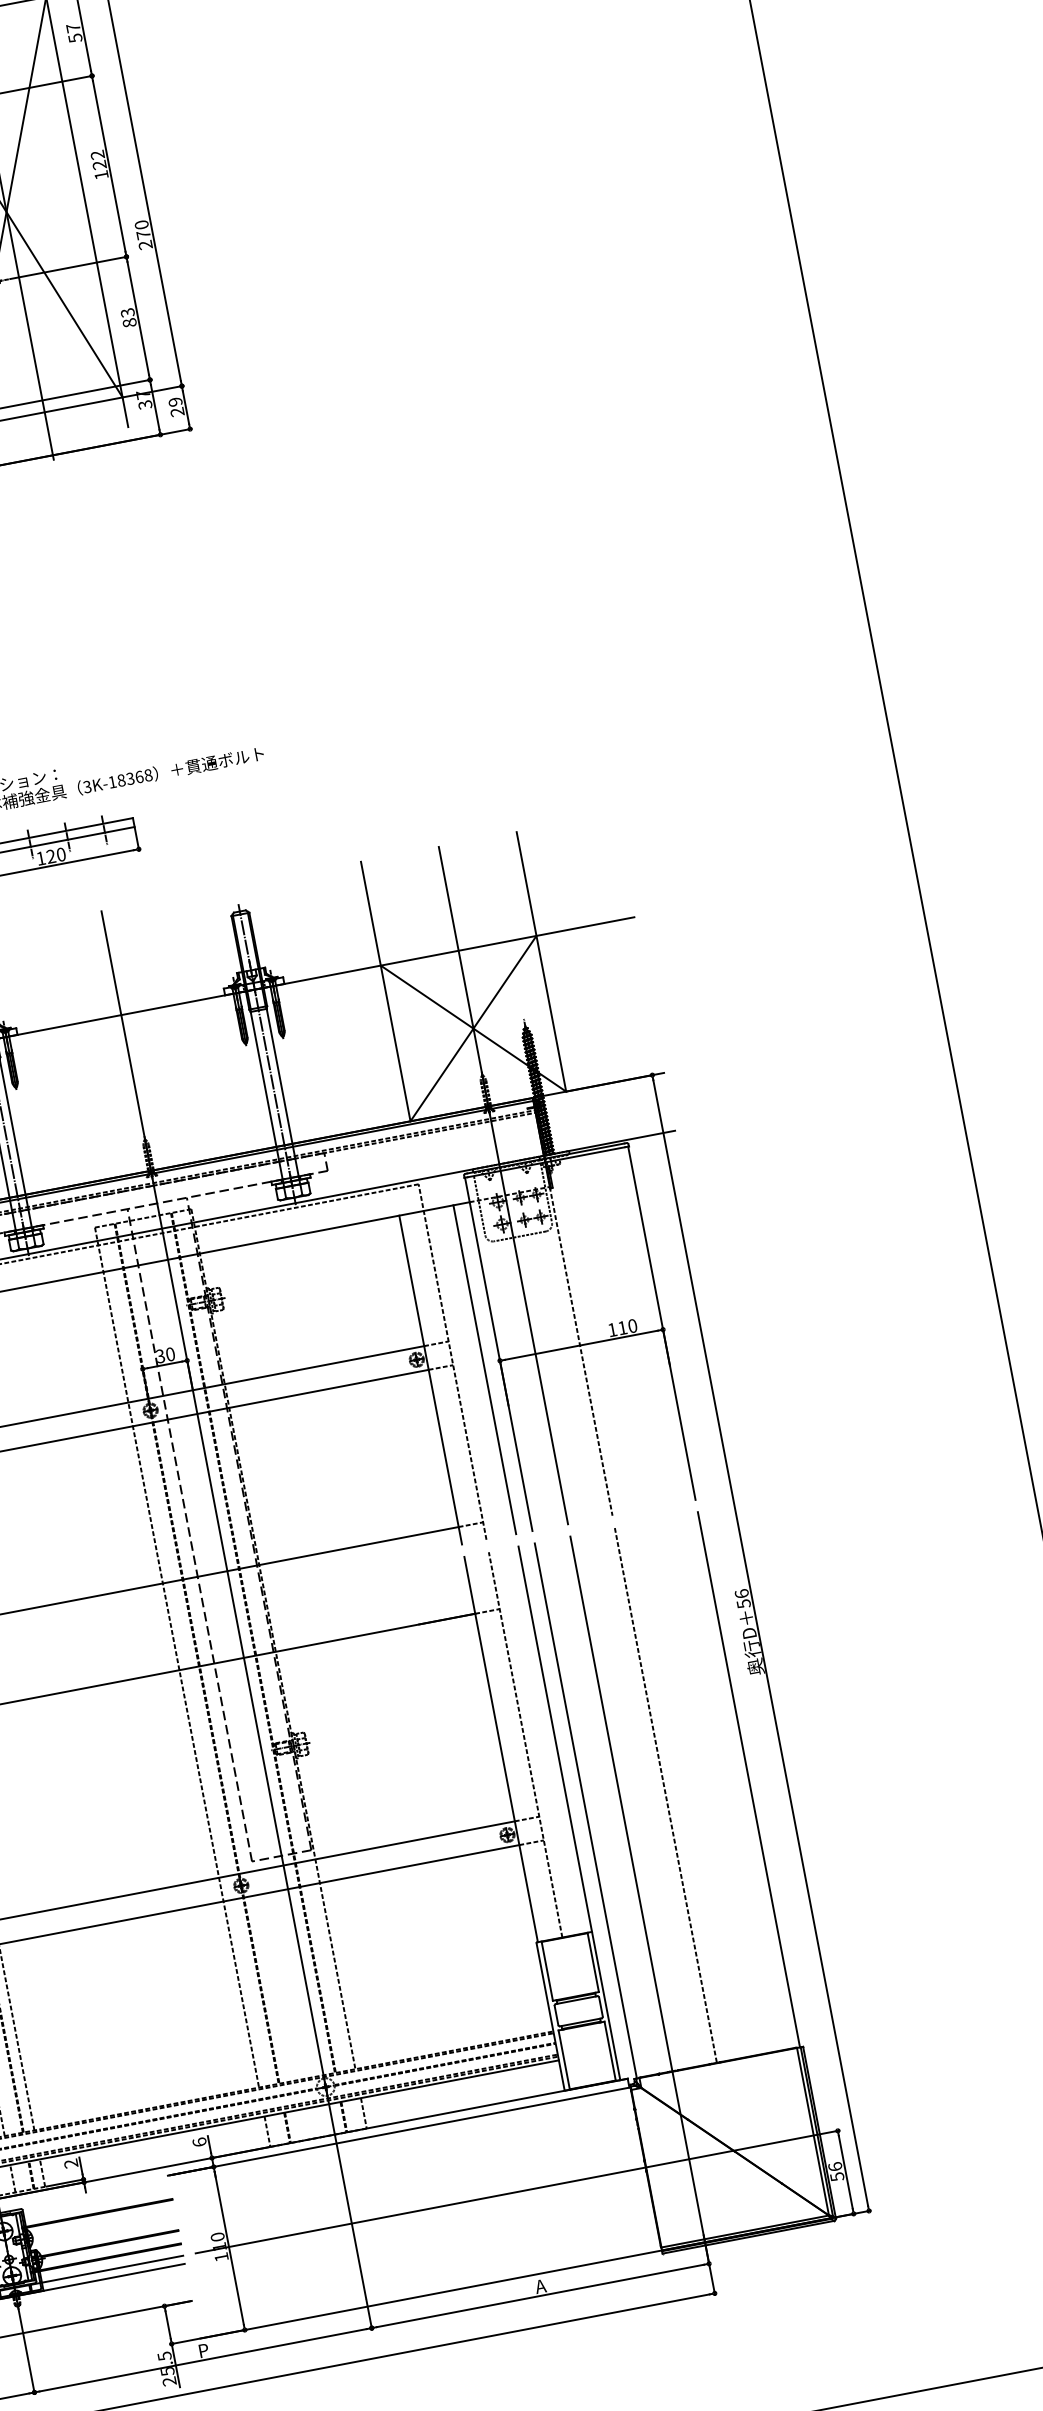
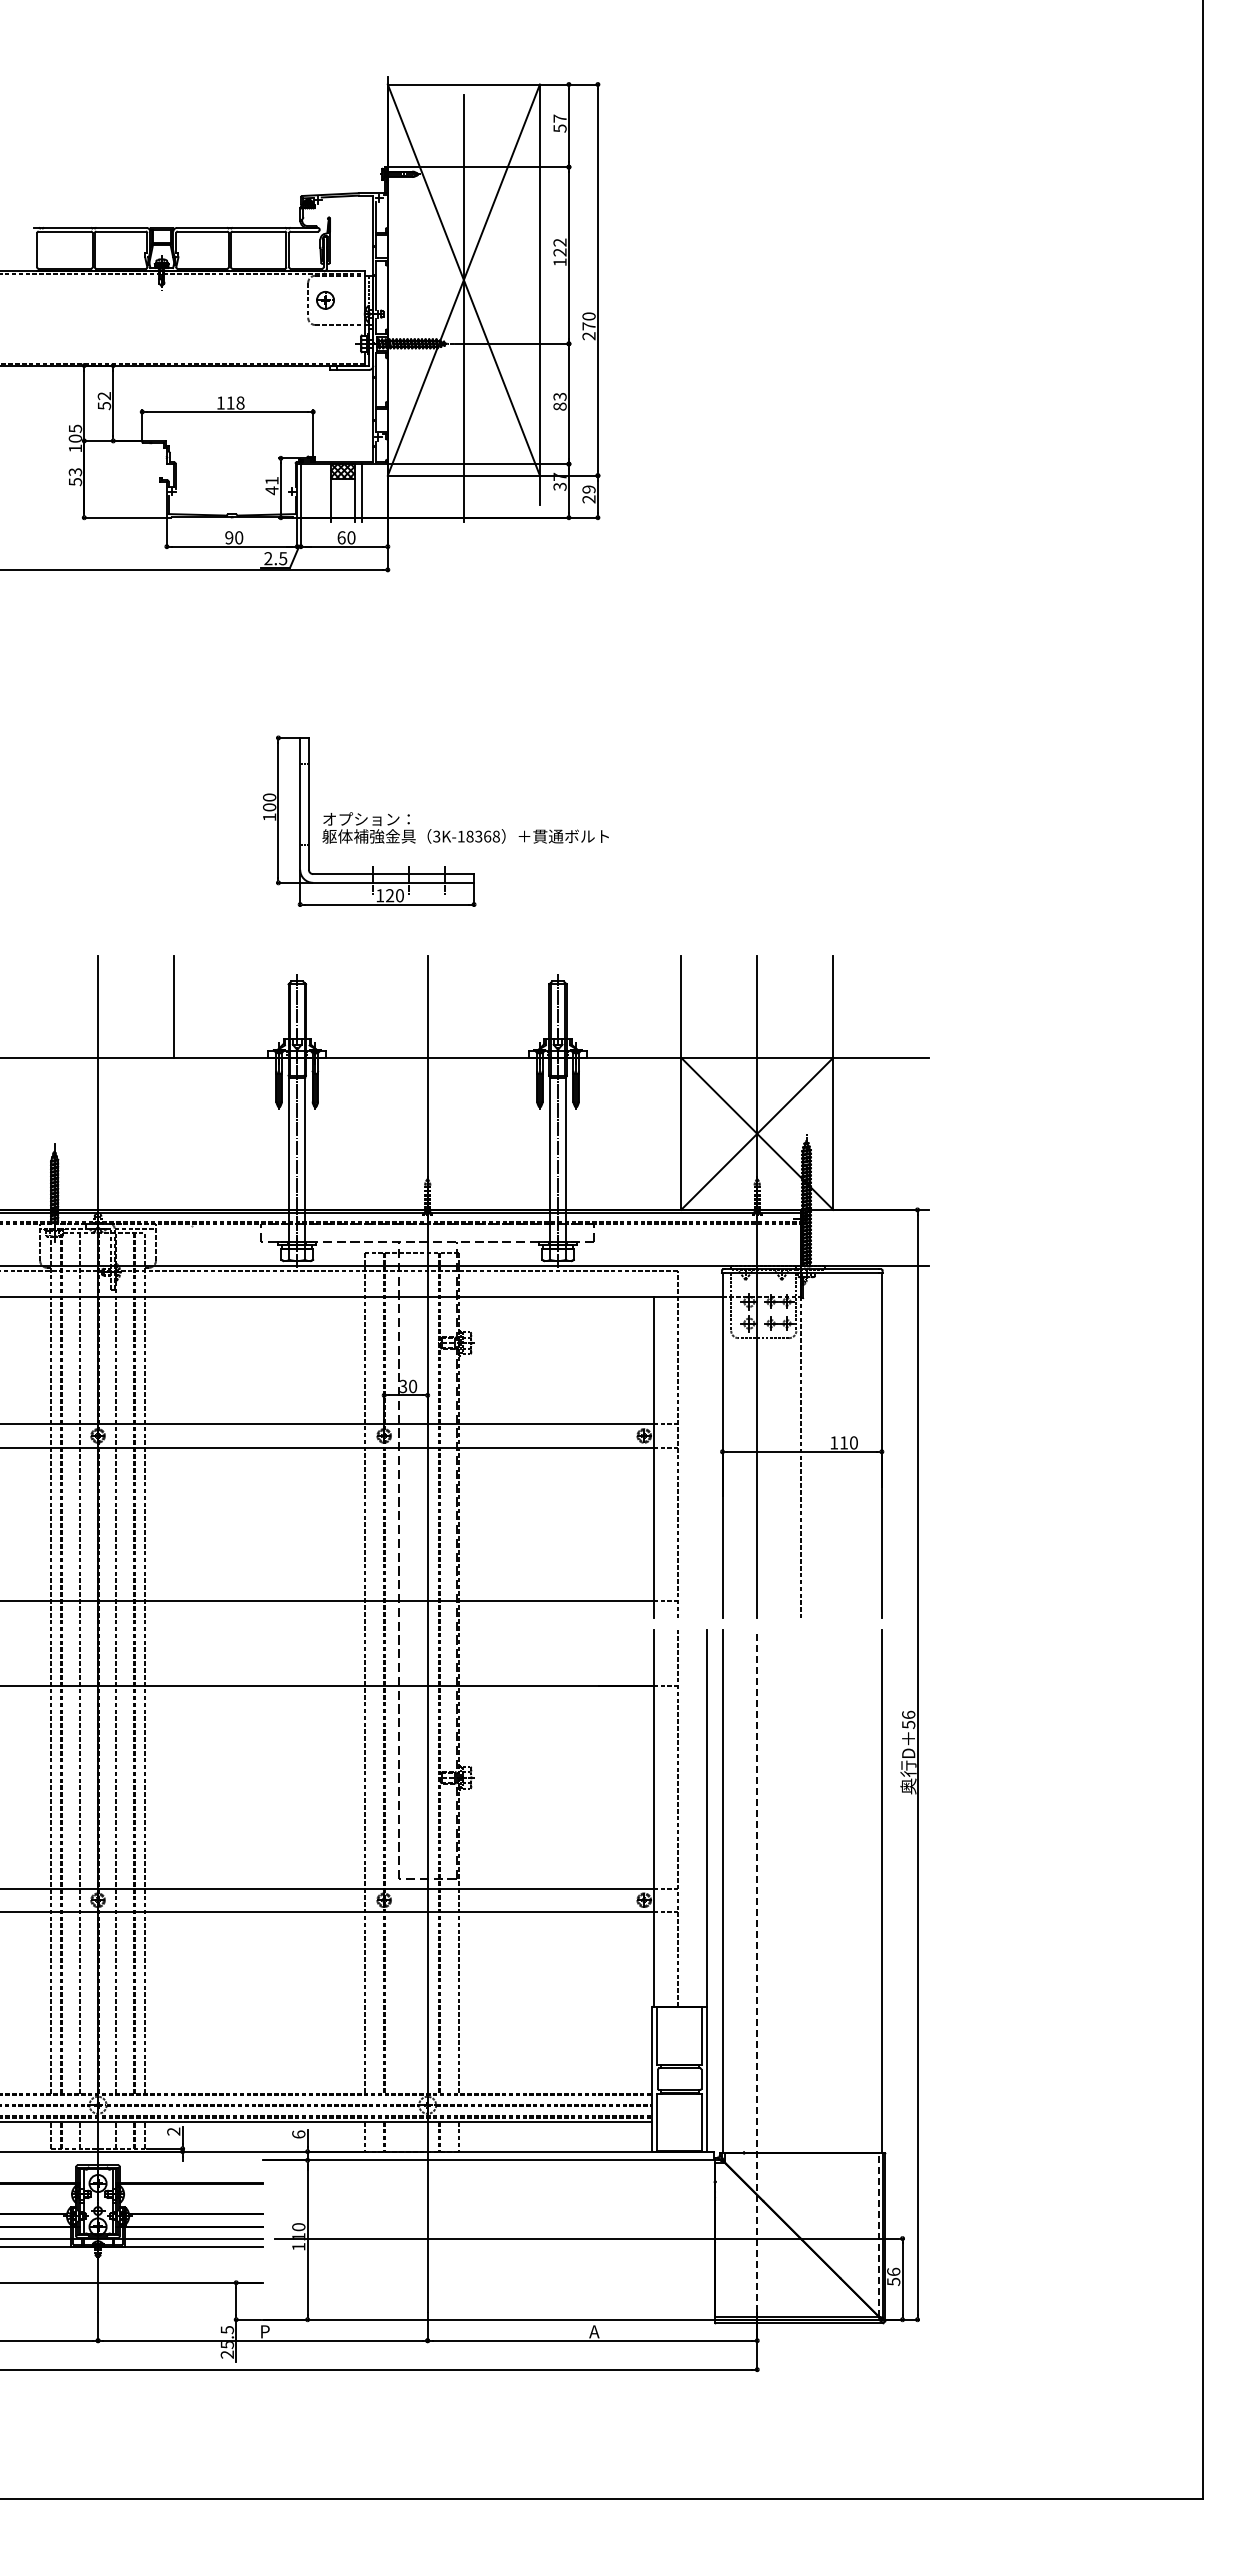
line: (484, 1369) -> (706, 1457), removed
line: (665, 1795) -> (800, 1891), removed
line: (637, 1884) -> (757, 1970), solid -> dashed
line: (812, 2131) -> (878, 2234), solid -> dashed

